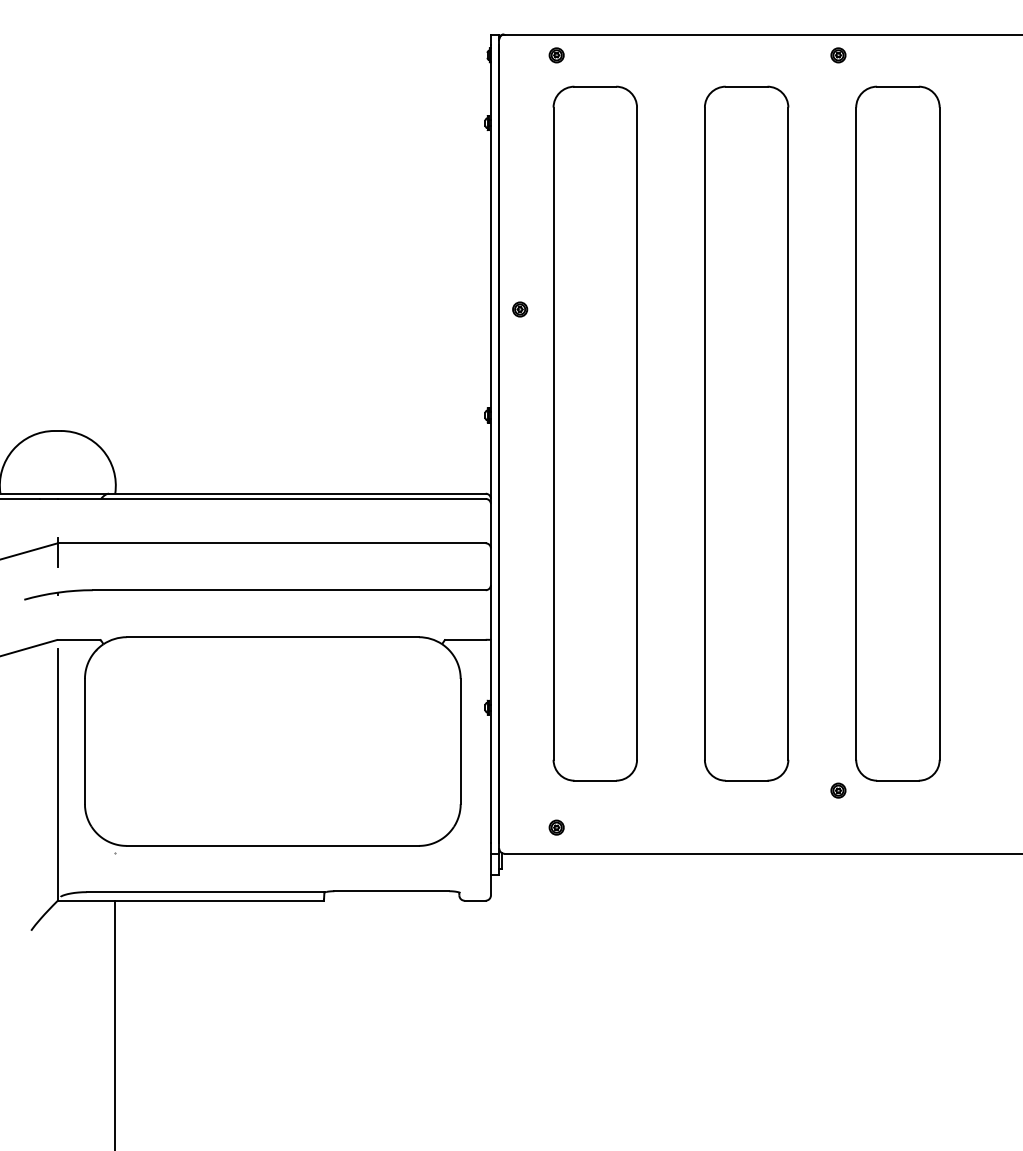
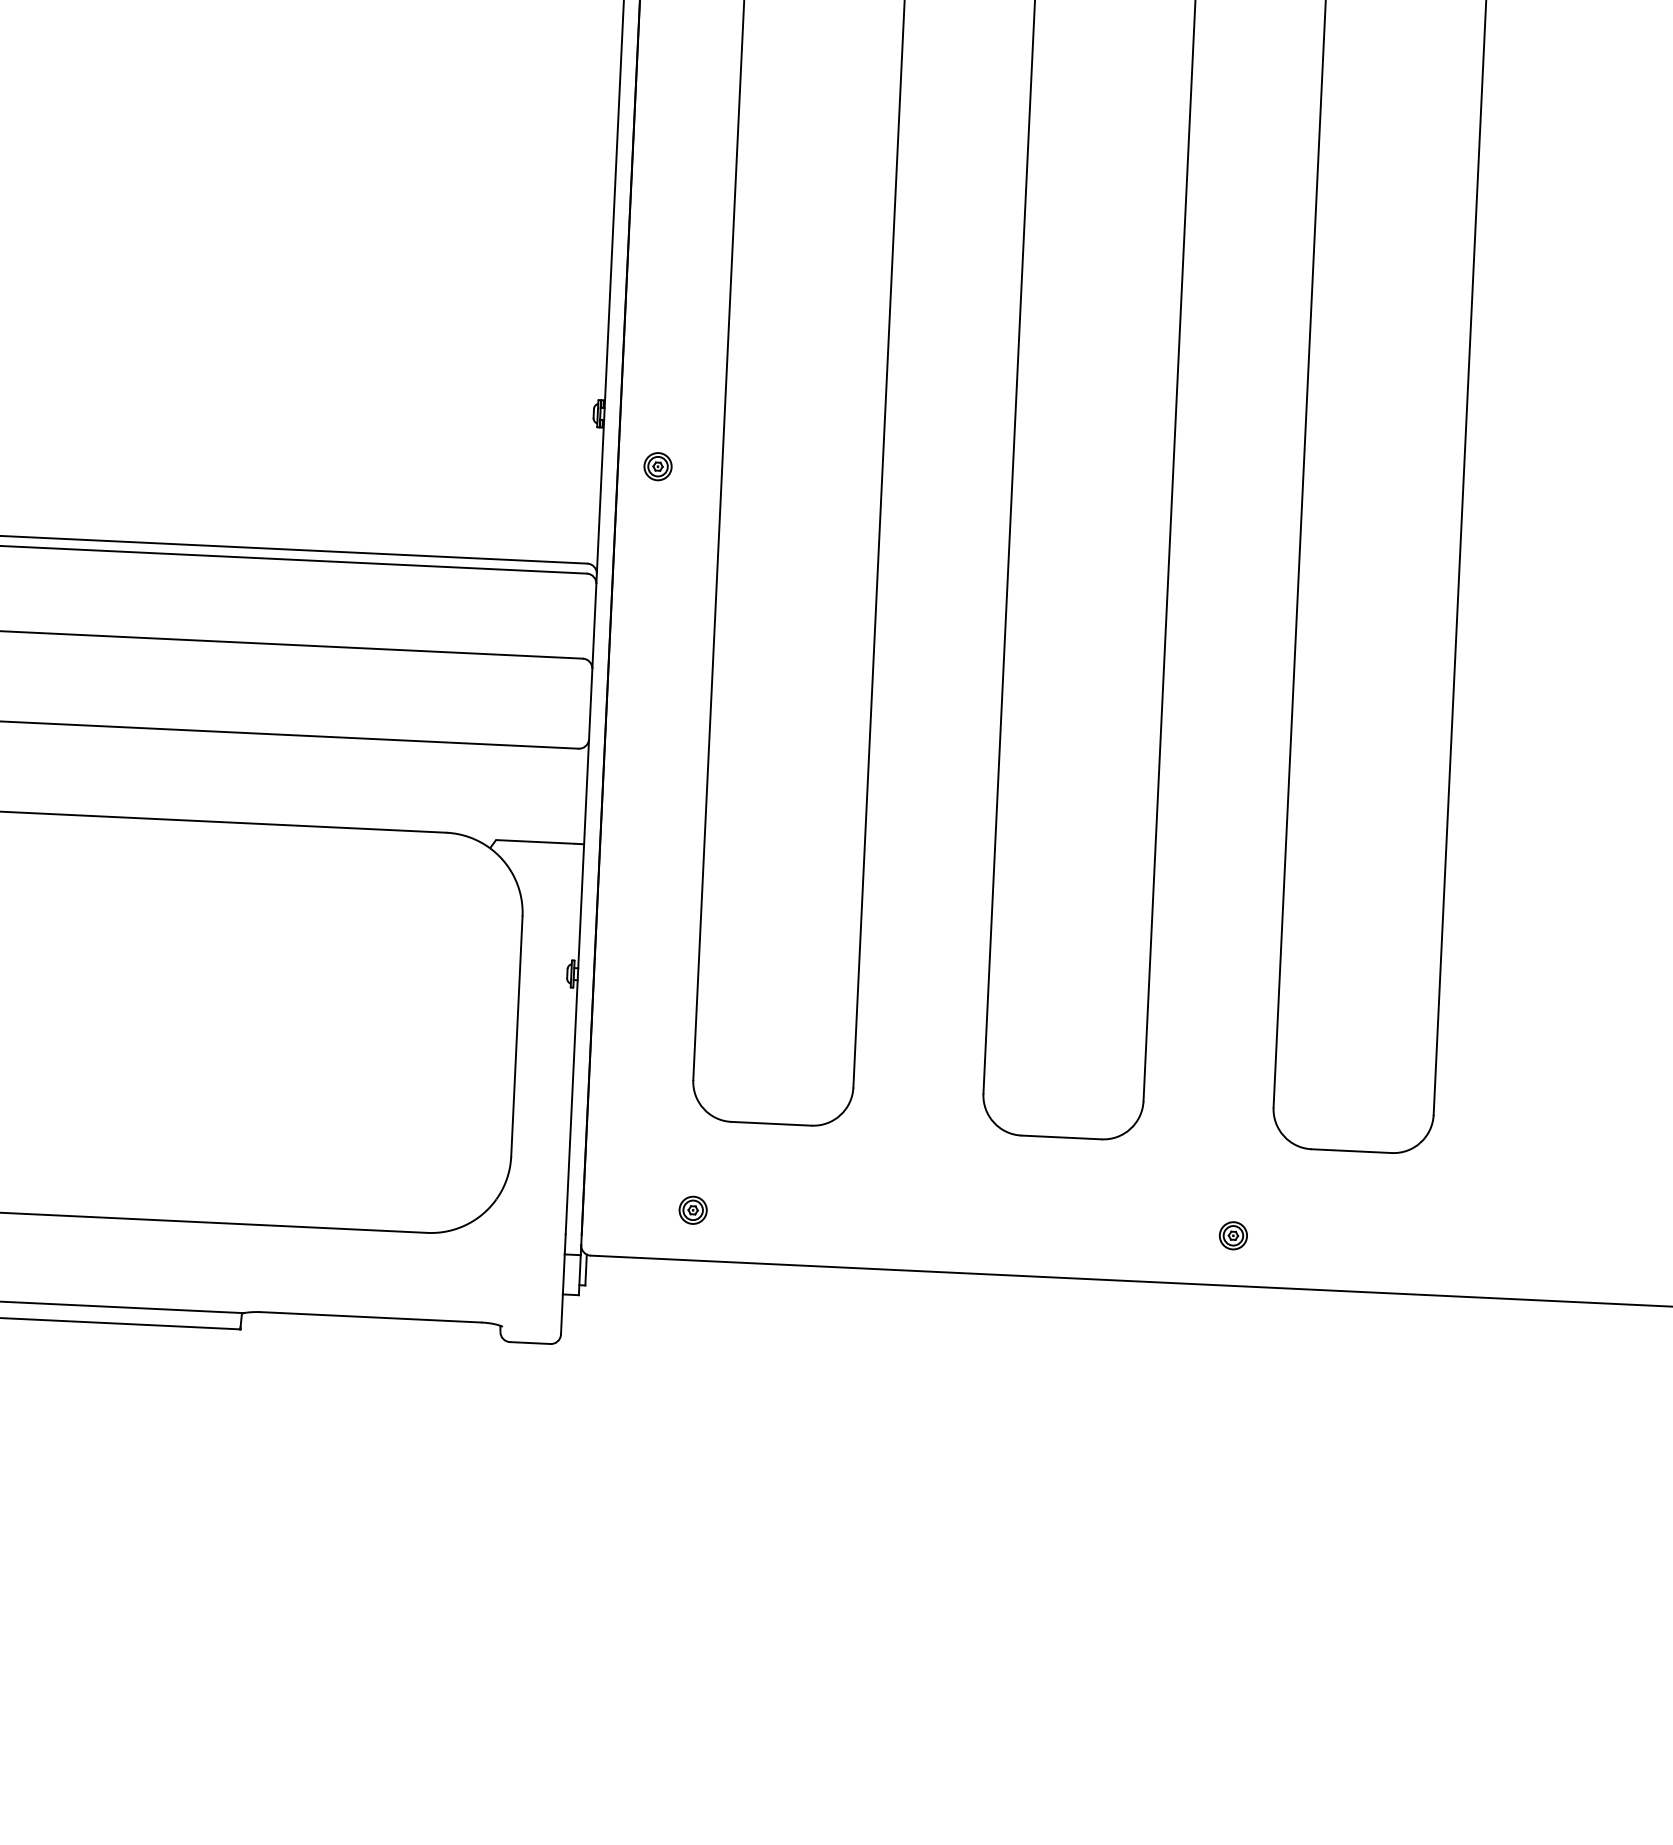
part: (520, 309) -> (658, 466), moved
part: (838, 790) -> (1233, 1235), moved

